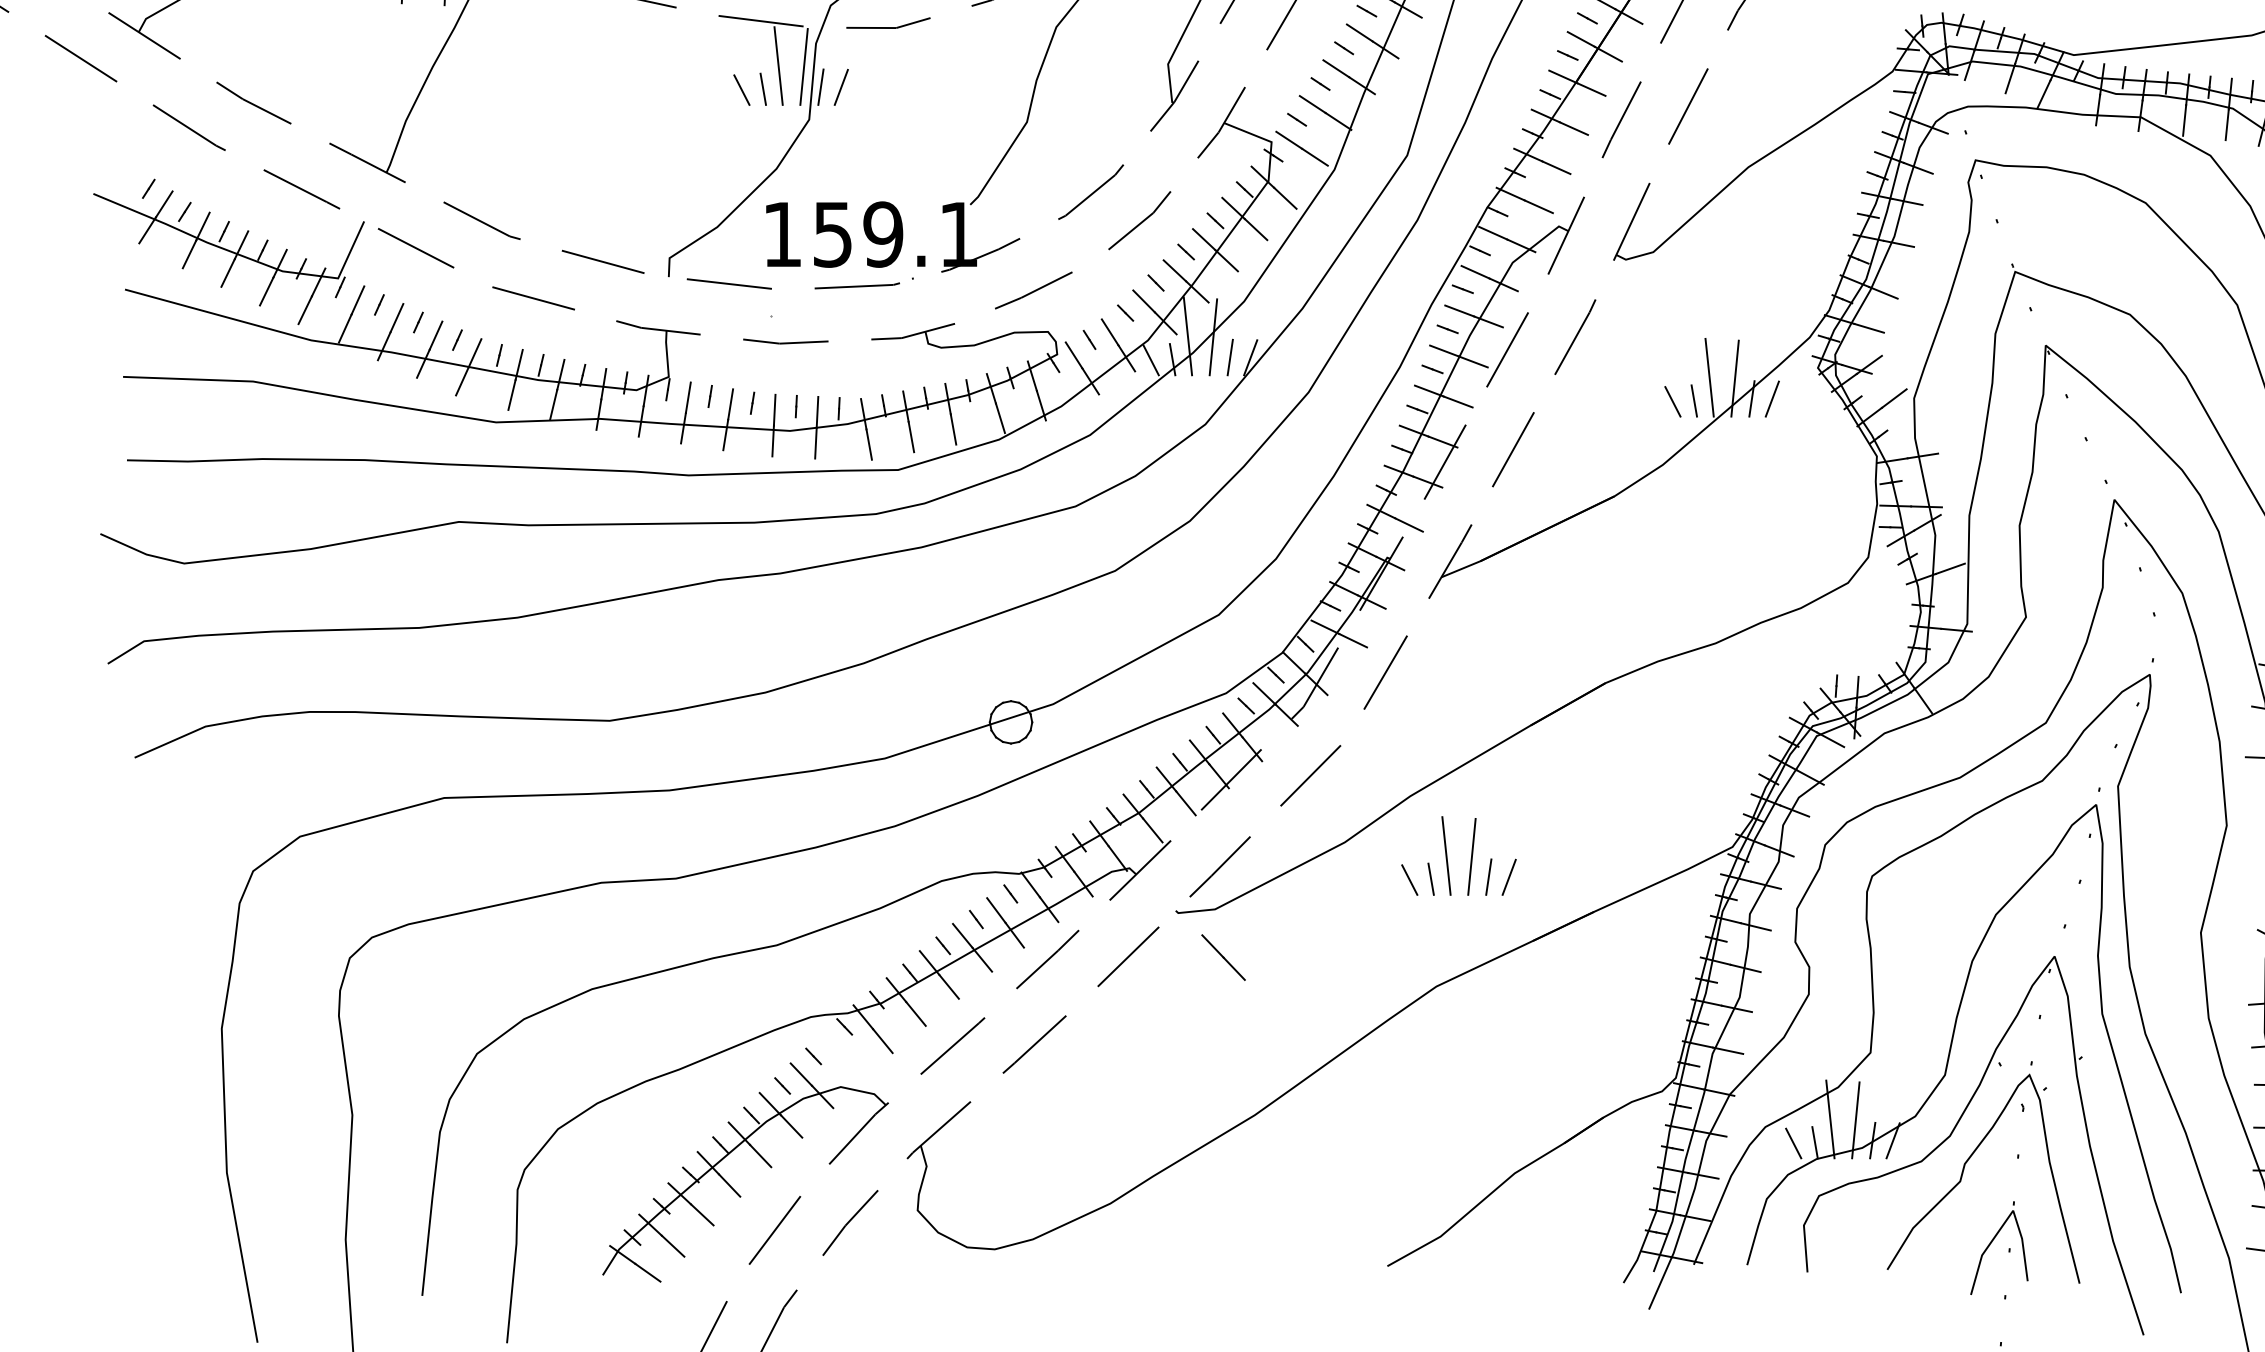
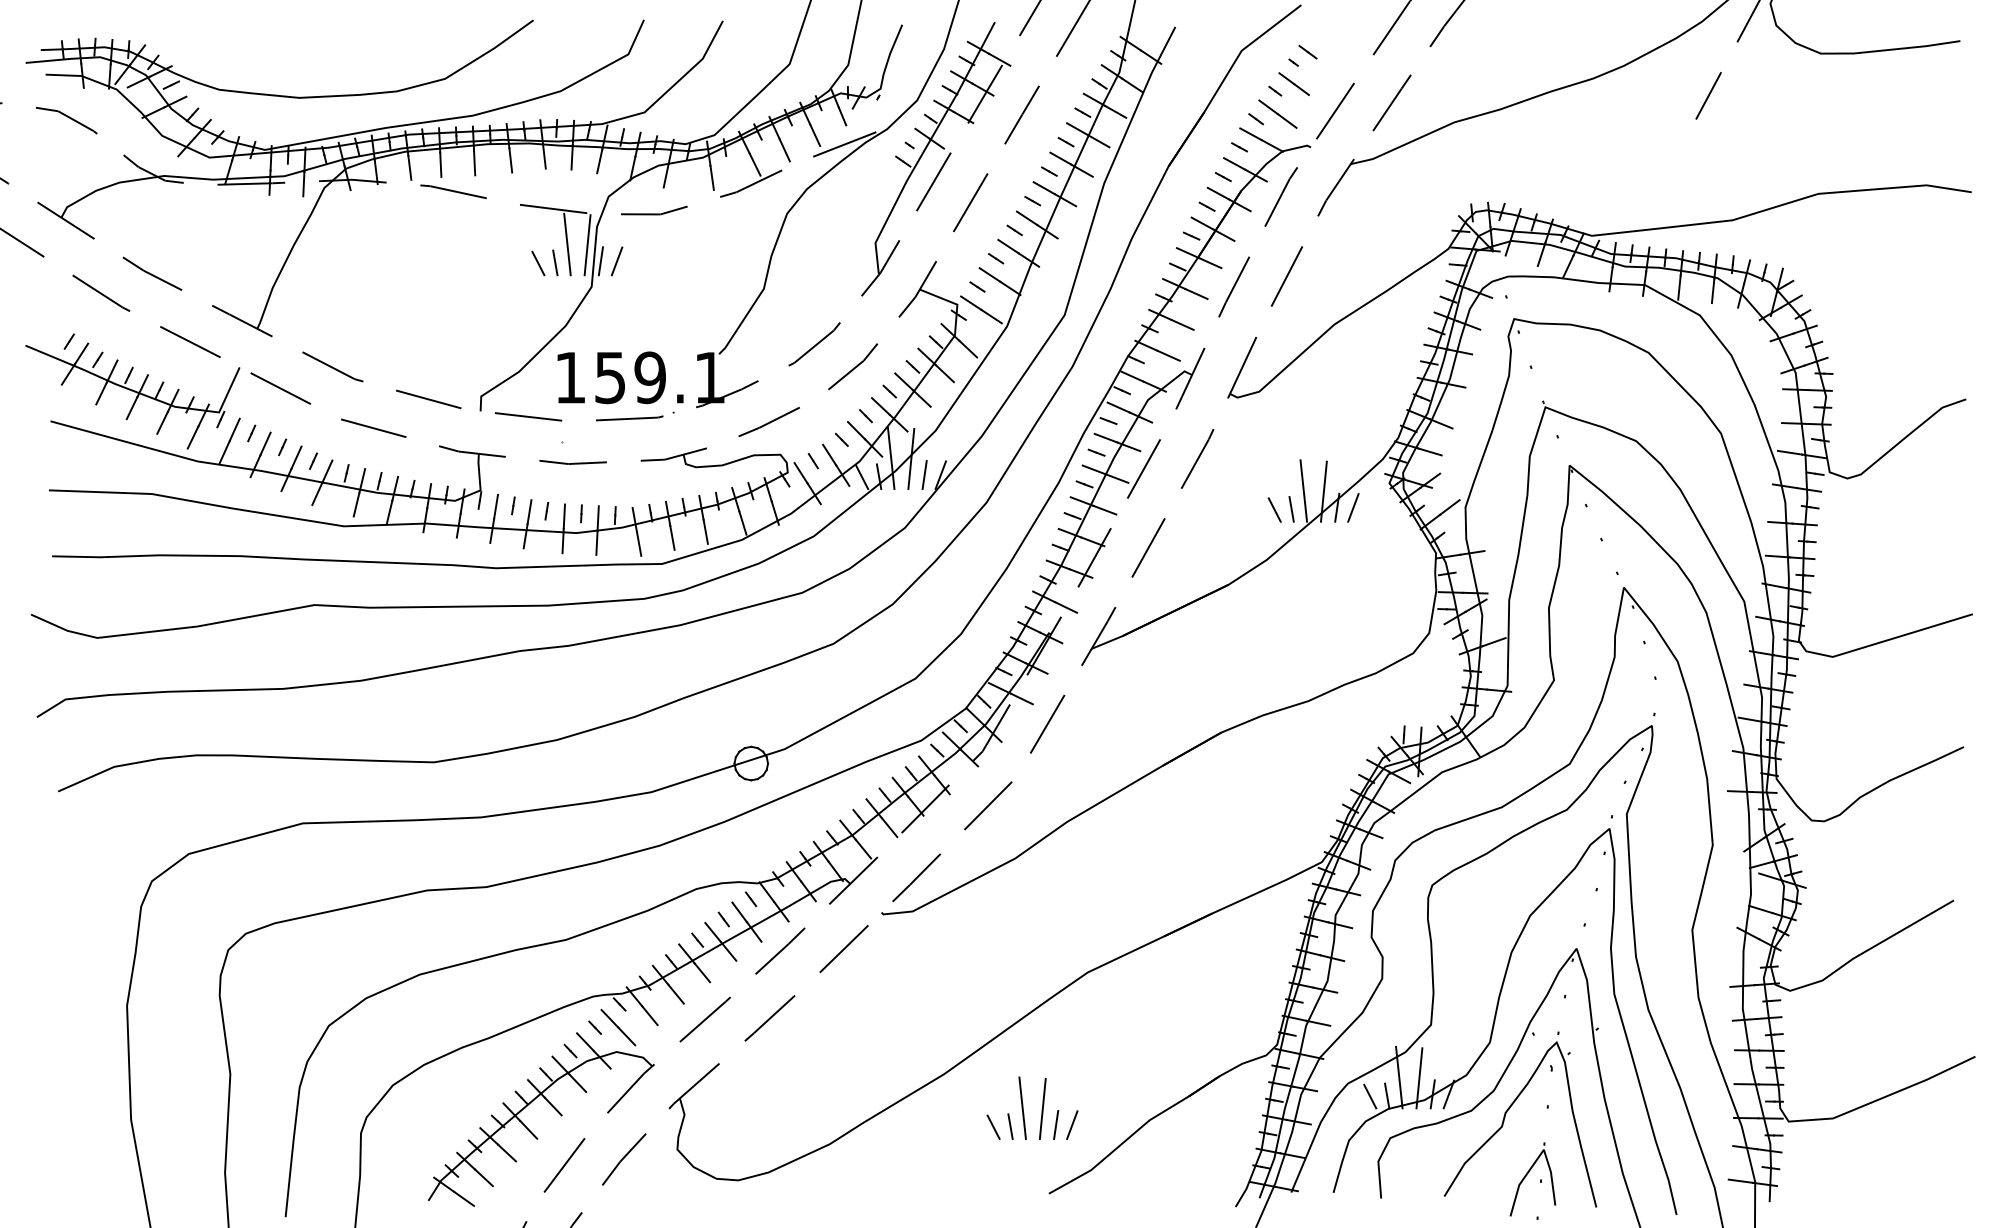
part: (1447, 855) -> (1023, 1107), moved
line: (1223, 957) -> (618, 1027), moved

